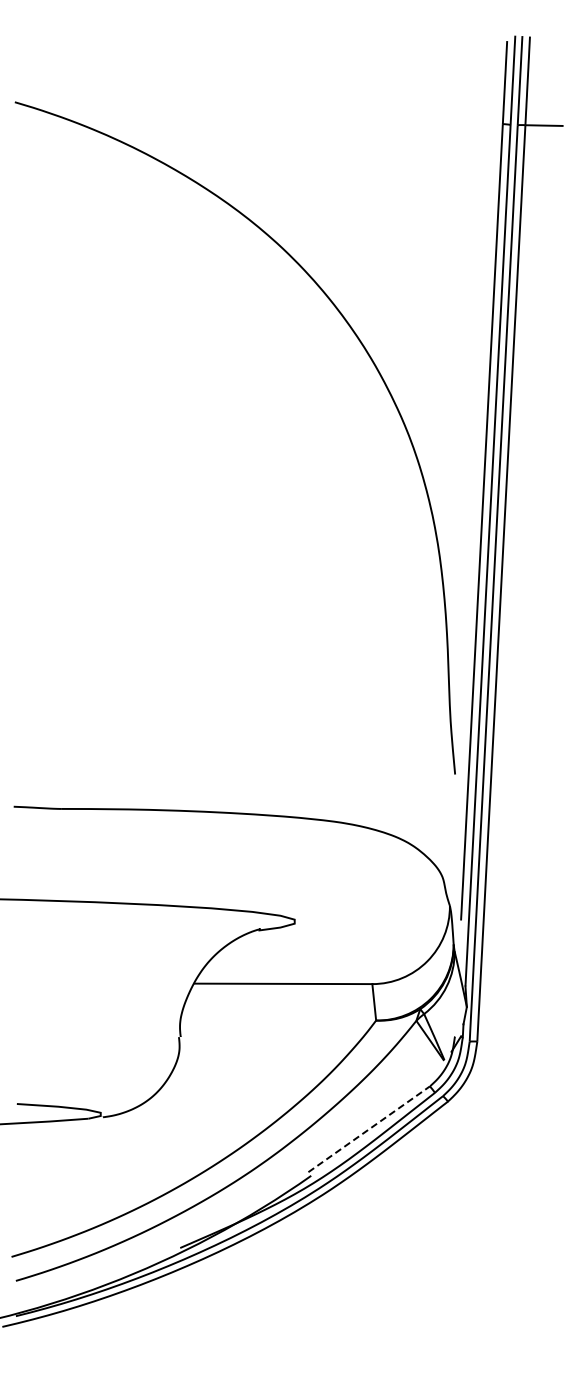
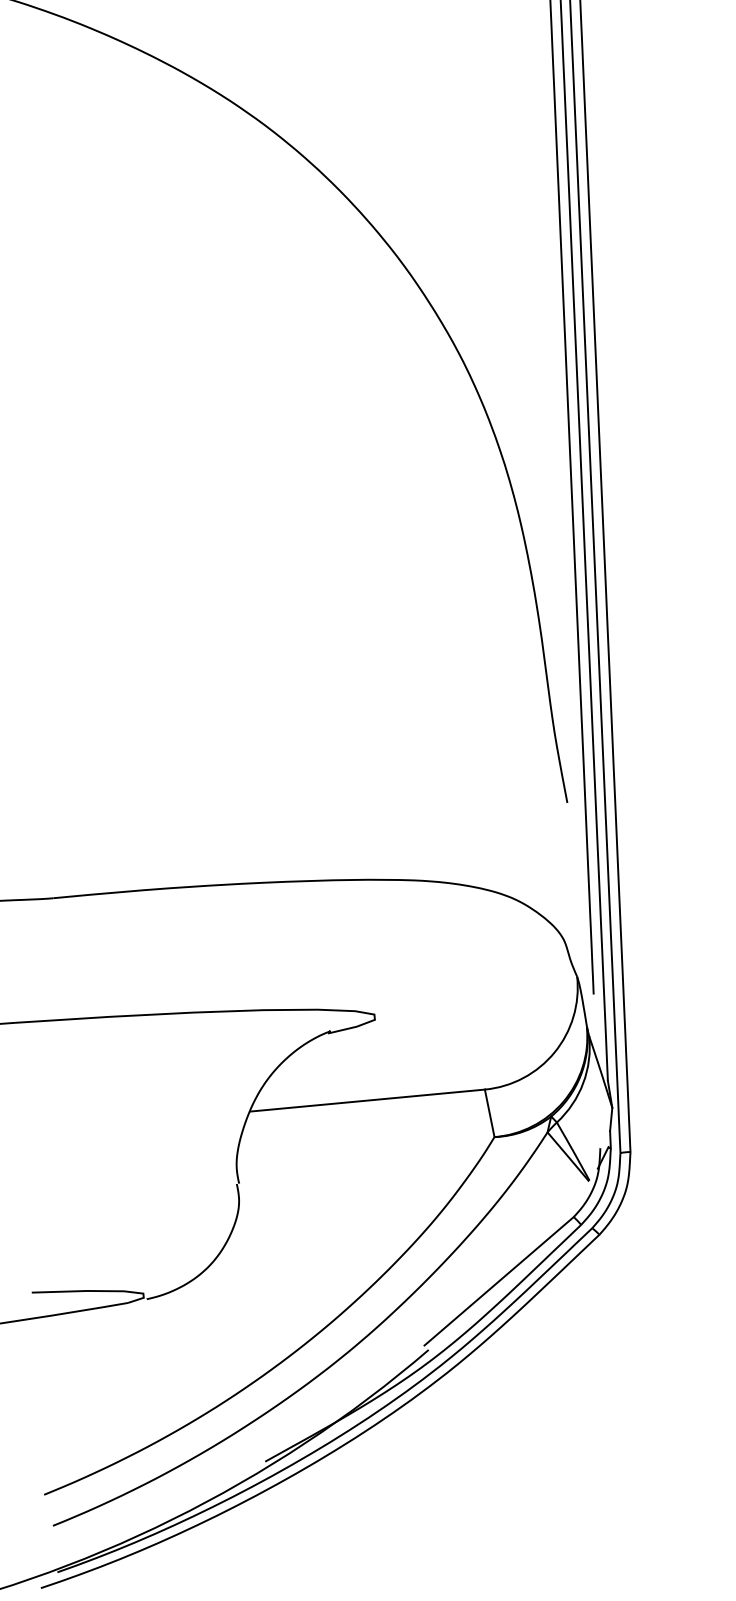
line: (369, 1129) -> (499, 1281), dashed -> solid

